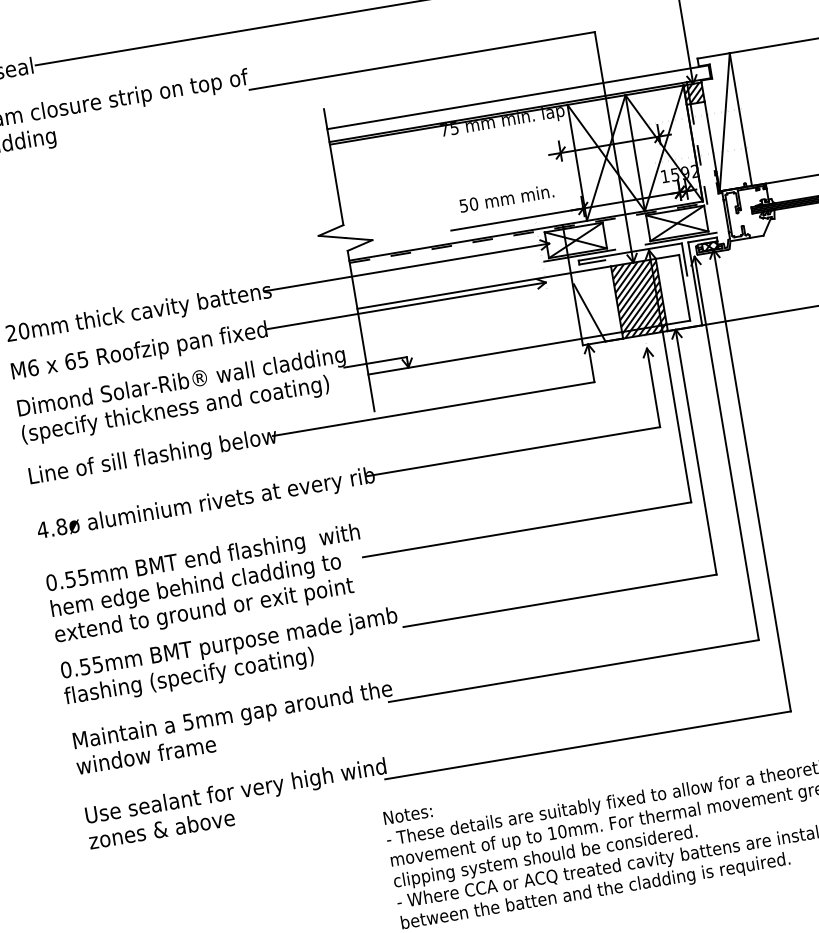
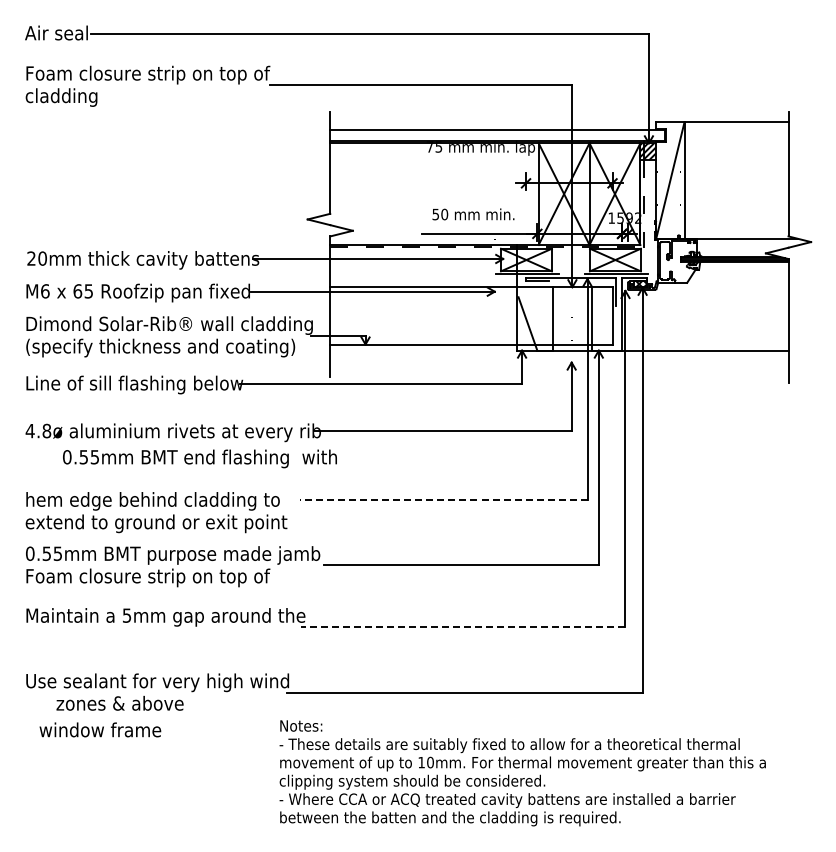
hatch: (639, 298) -> (572, 318), removed
line: (527, 530) -> (443, 500), solid -> dashed
text: (202, 558) -> (199, 458), moved
line: (573, 671) -> (462, 627), solid -> dashed
text: (204, 674) -> (147, 577), flashing (specify coating) -> Foam closure strip on top of
text: (146, 754) -> (100, 729), moved
text: (160, 828) -> (119, 702), moved

